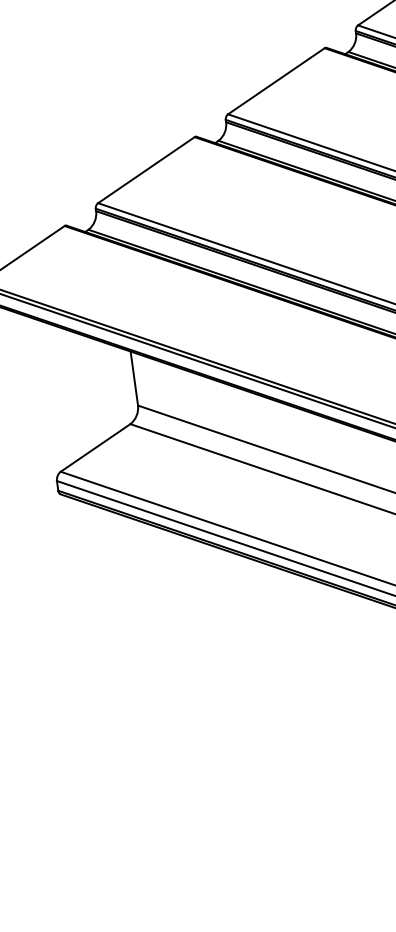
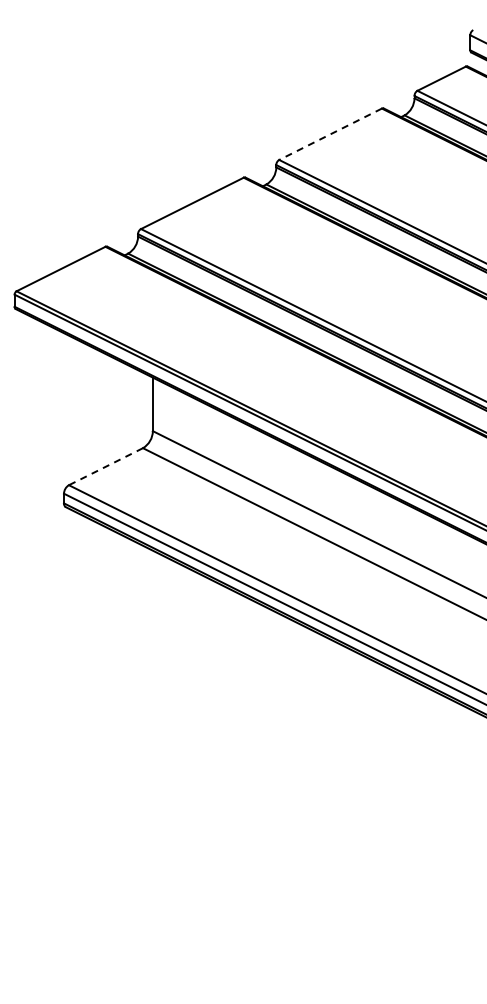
line: (276, 81) -> (330, 134), solid -> dashed
line: (95, 447) -> (105, 466), solid -> dashed

